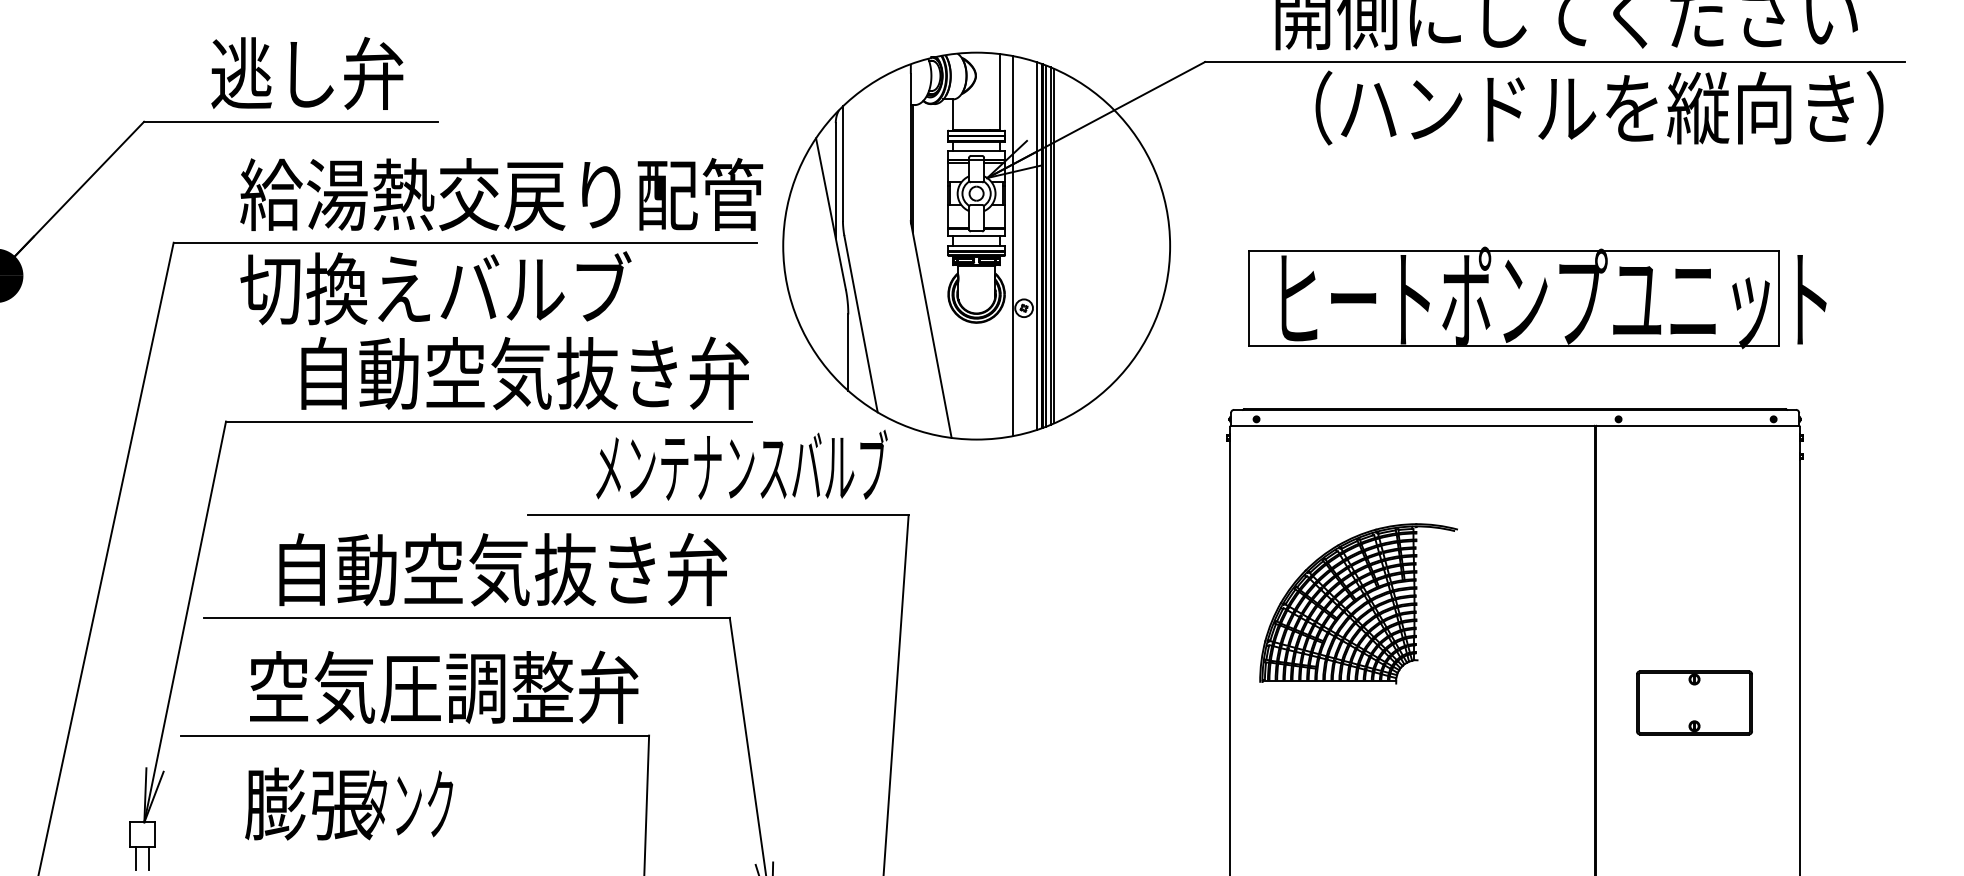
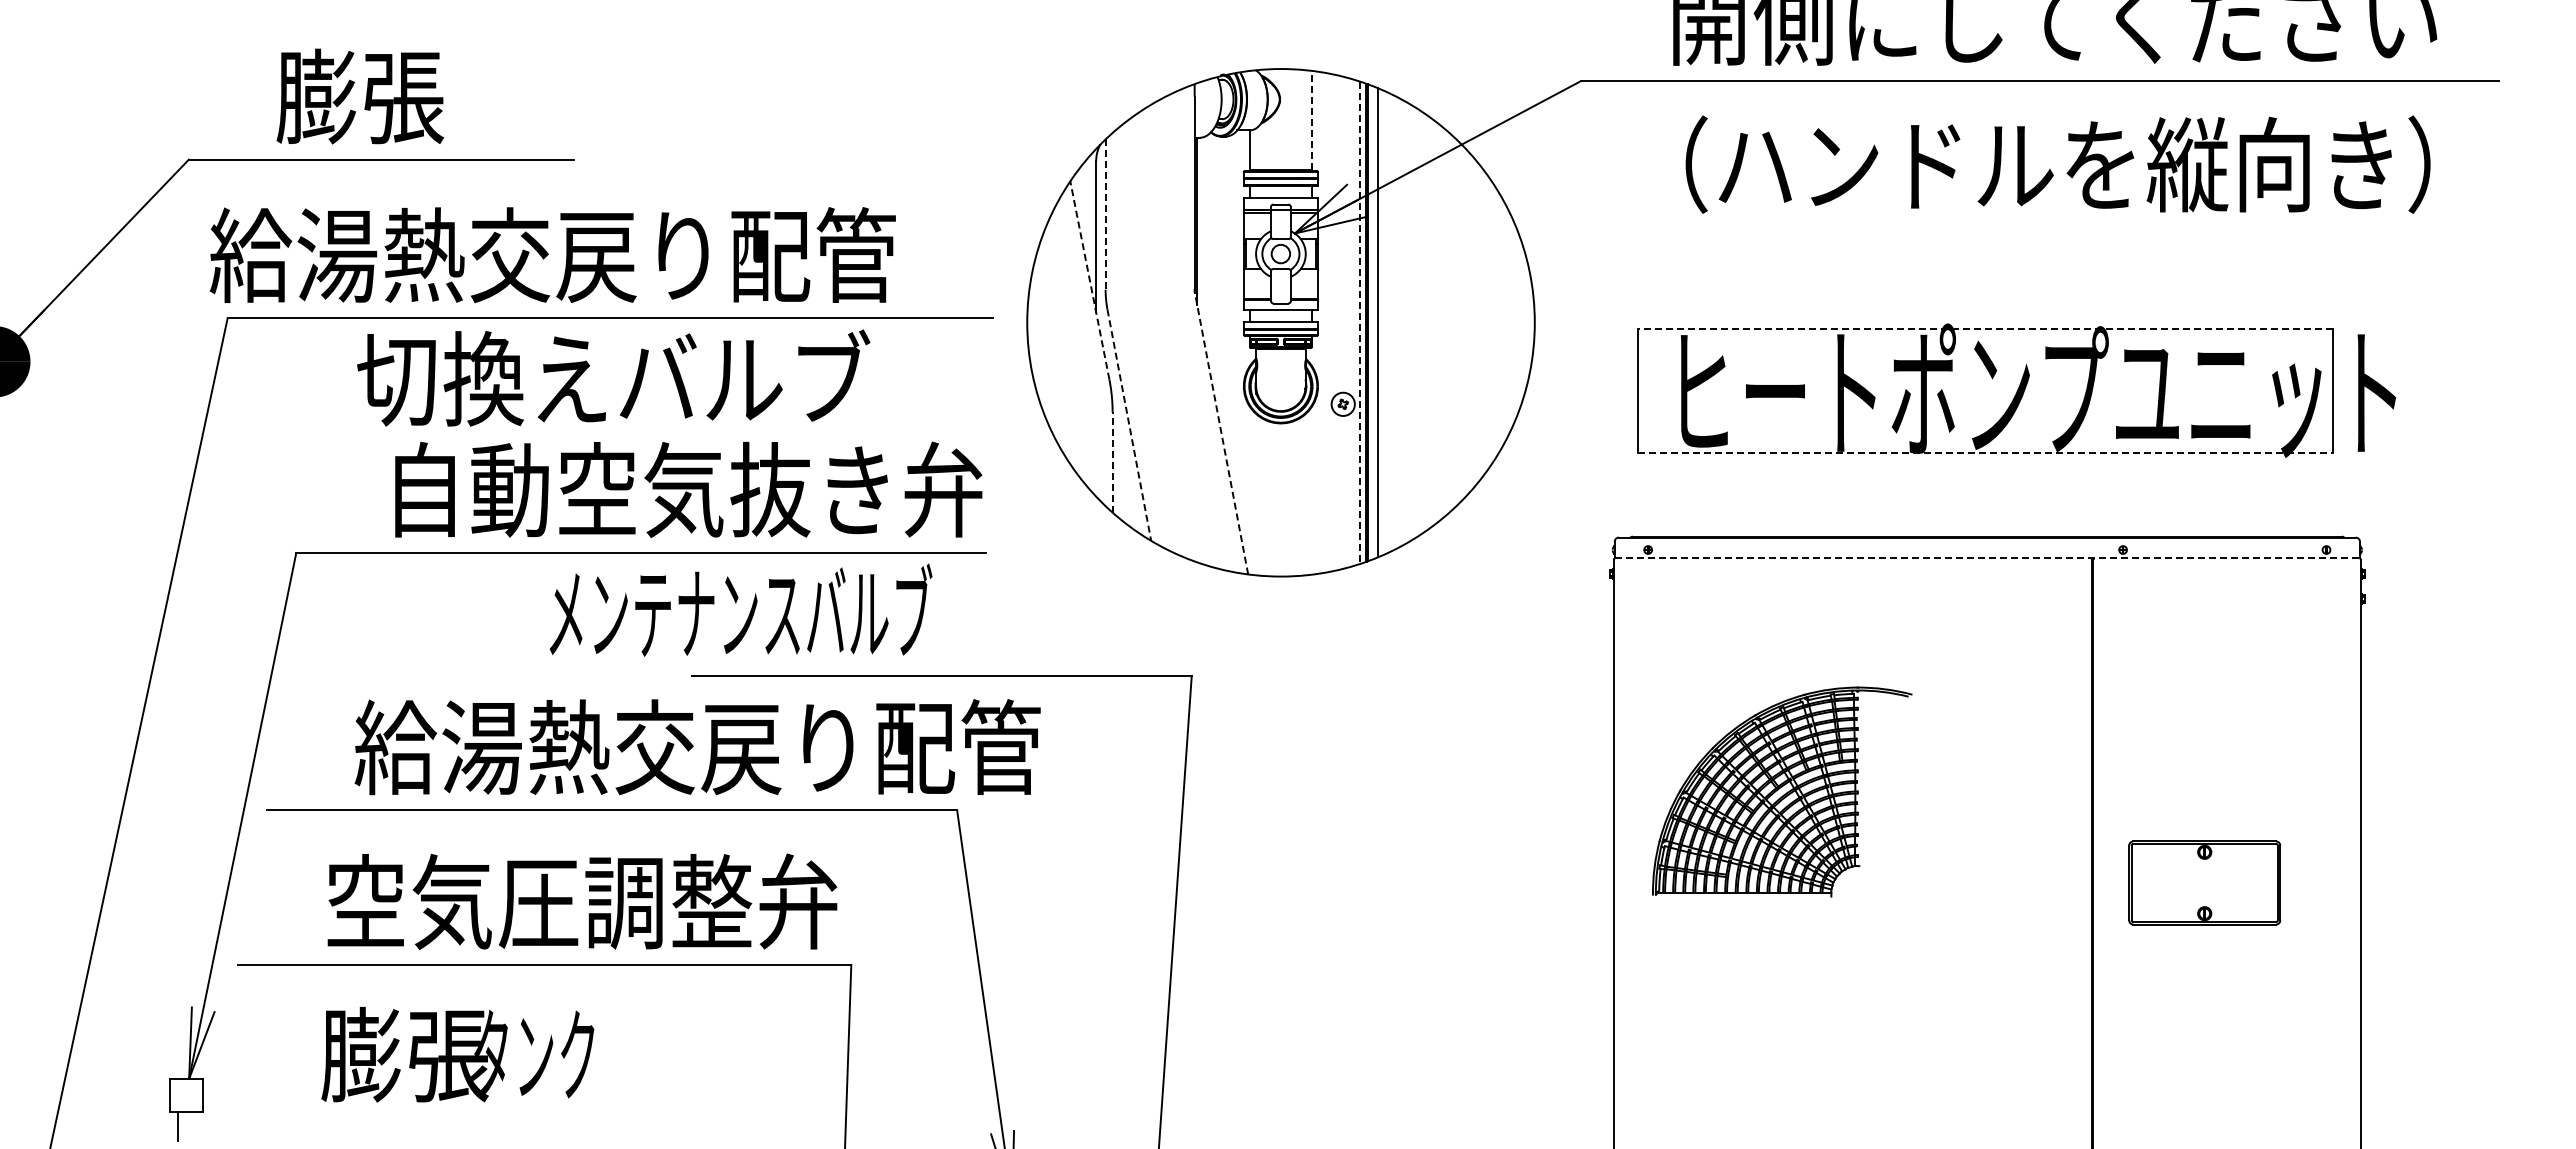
text: (306, 73) -> (402, 96), 逃し弁 -> 膨張
line: (999, 91) -> (1311, 120), solid -> dashed
text: (1599, 107) -> (2057, 164), moved
line: (842, 164) -> (1105, 215), solid -> dashed
text: (501, 194) -> (552, 254), moved
line: (830, 213) -> (1089, 279), solid -> dashed
line: (1012, 245) -> (1328, 322), removed
line: (1046, 245) -> (1372, 322), removed
line: (1054, 245) -> (1382, 322), removed
line: (1036, 246) -> (1359, 323), solid -> dashed
line: (1513, 250) -> (1985, 328), solid -> dashed
text: (435, 287) -> (613, 377), moved
line: (861, 324) -> (1129, 425), solid -> dashed
line: (931, 330) -> (1221, 433), solid -> dashed
line: (1513, 345) -> (1985, 453), solid -> dashed
line: (848, 352) -> (1112, 462), solid -> dashed
line: (1515, 425) -> (1987, 558), solid -> dashed
text: (742, 464) -> (741, 609), moved
text: (531, 569) -> (697, 747), 自動空気抜き弁 -> 給湯熱交戻り配管
part: (1694, 702) -> (2204, 882), moved
line: (148, 858) -> (194, 1126), removed

